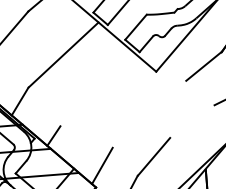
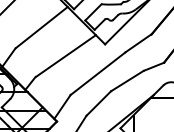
line: (100, 92) -> (65, 55), added
line: (148, 114) -> (97, 73), added
line: (192, 120) -> (127, 80), added

